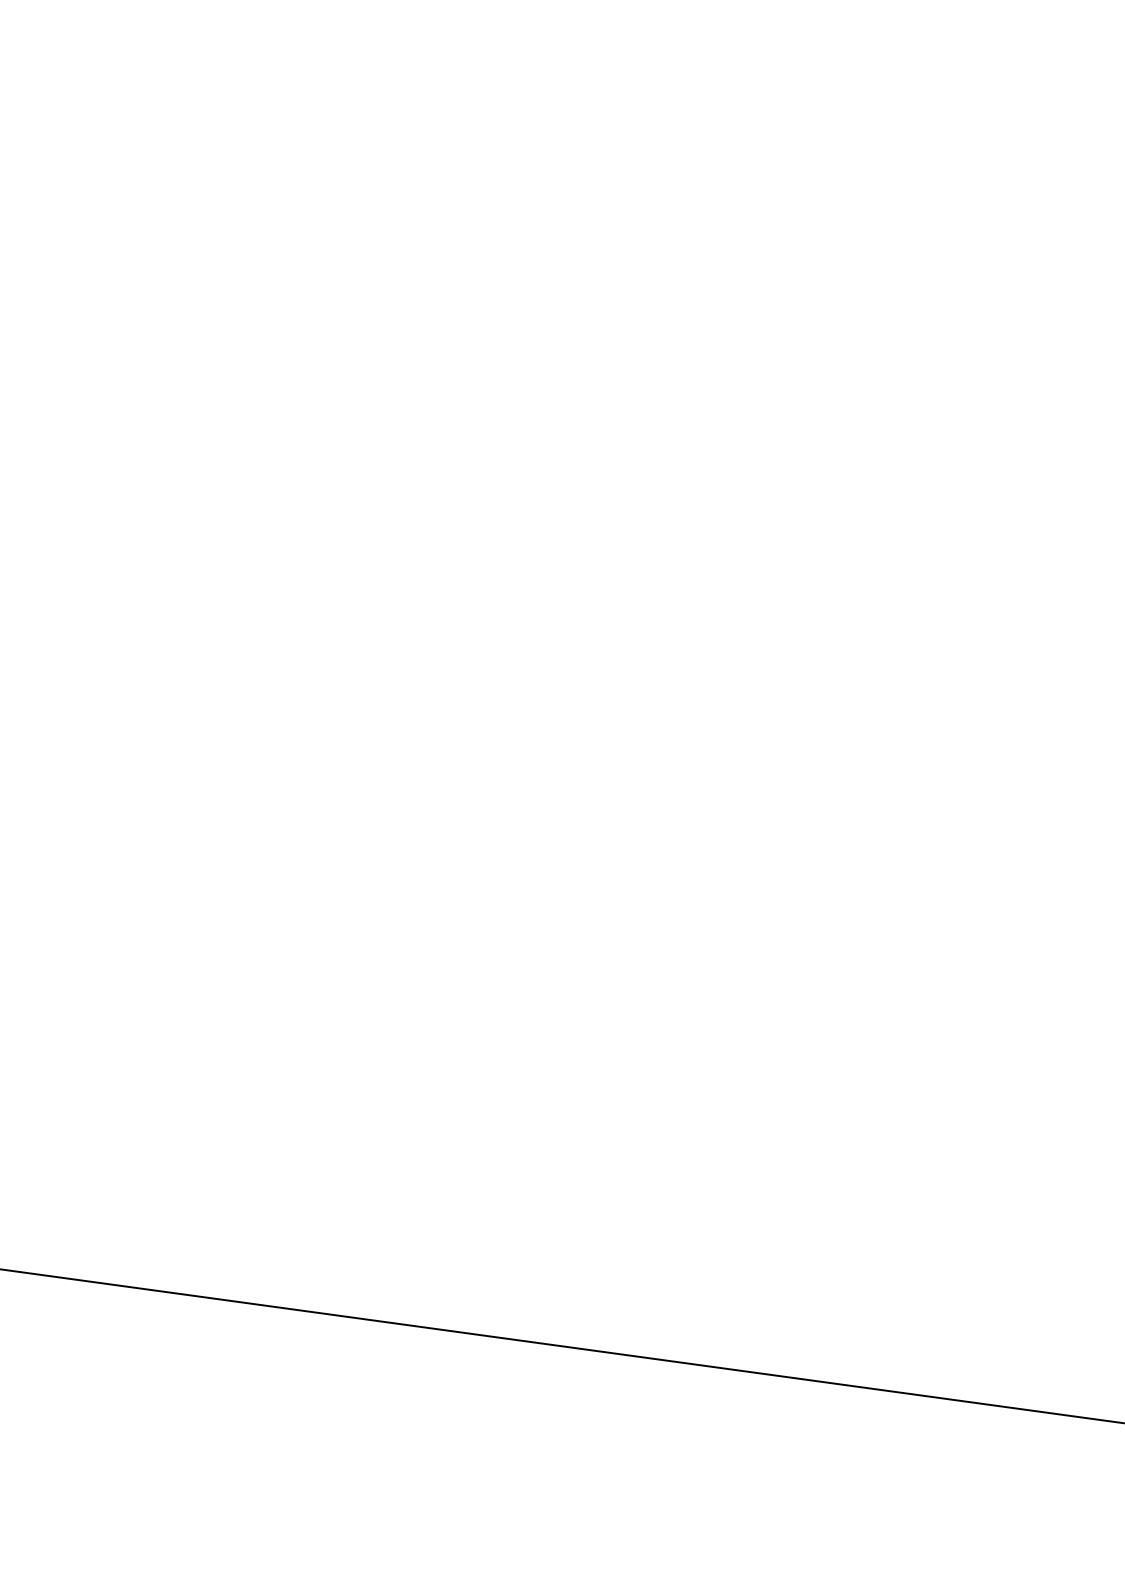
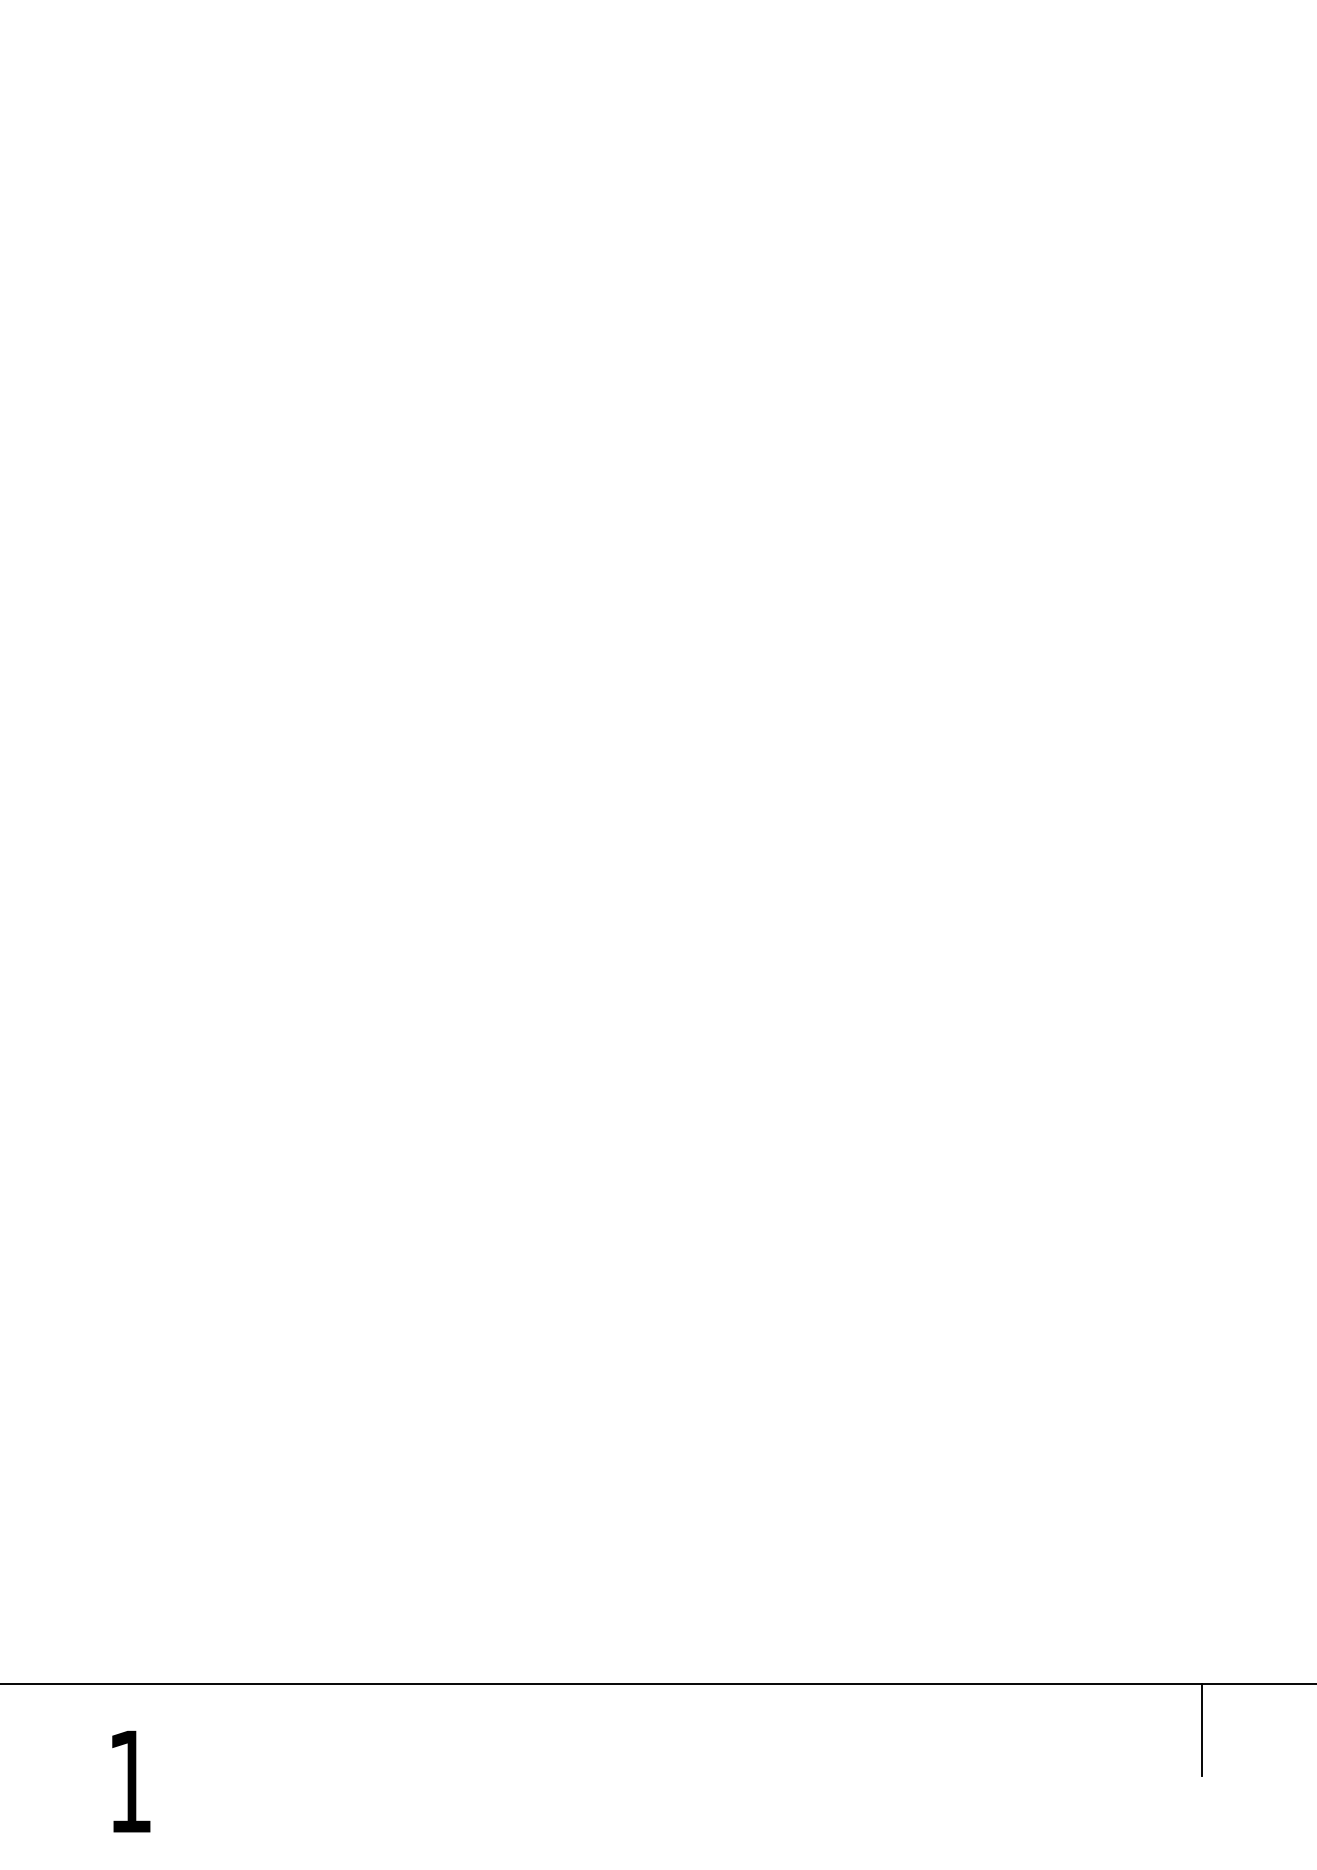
line: (882, 1430) -> (1201, 1729), added

